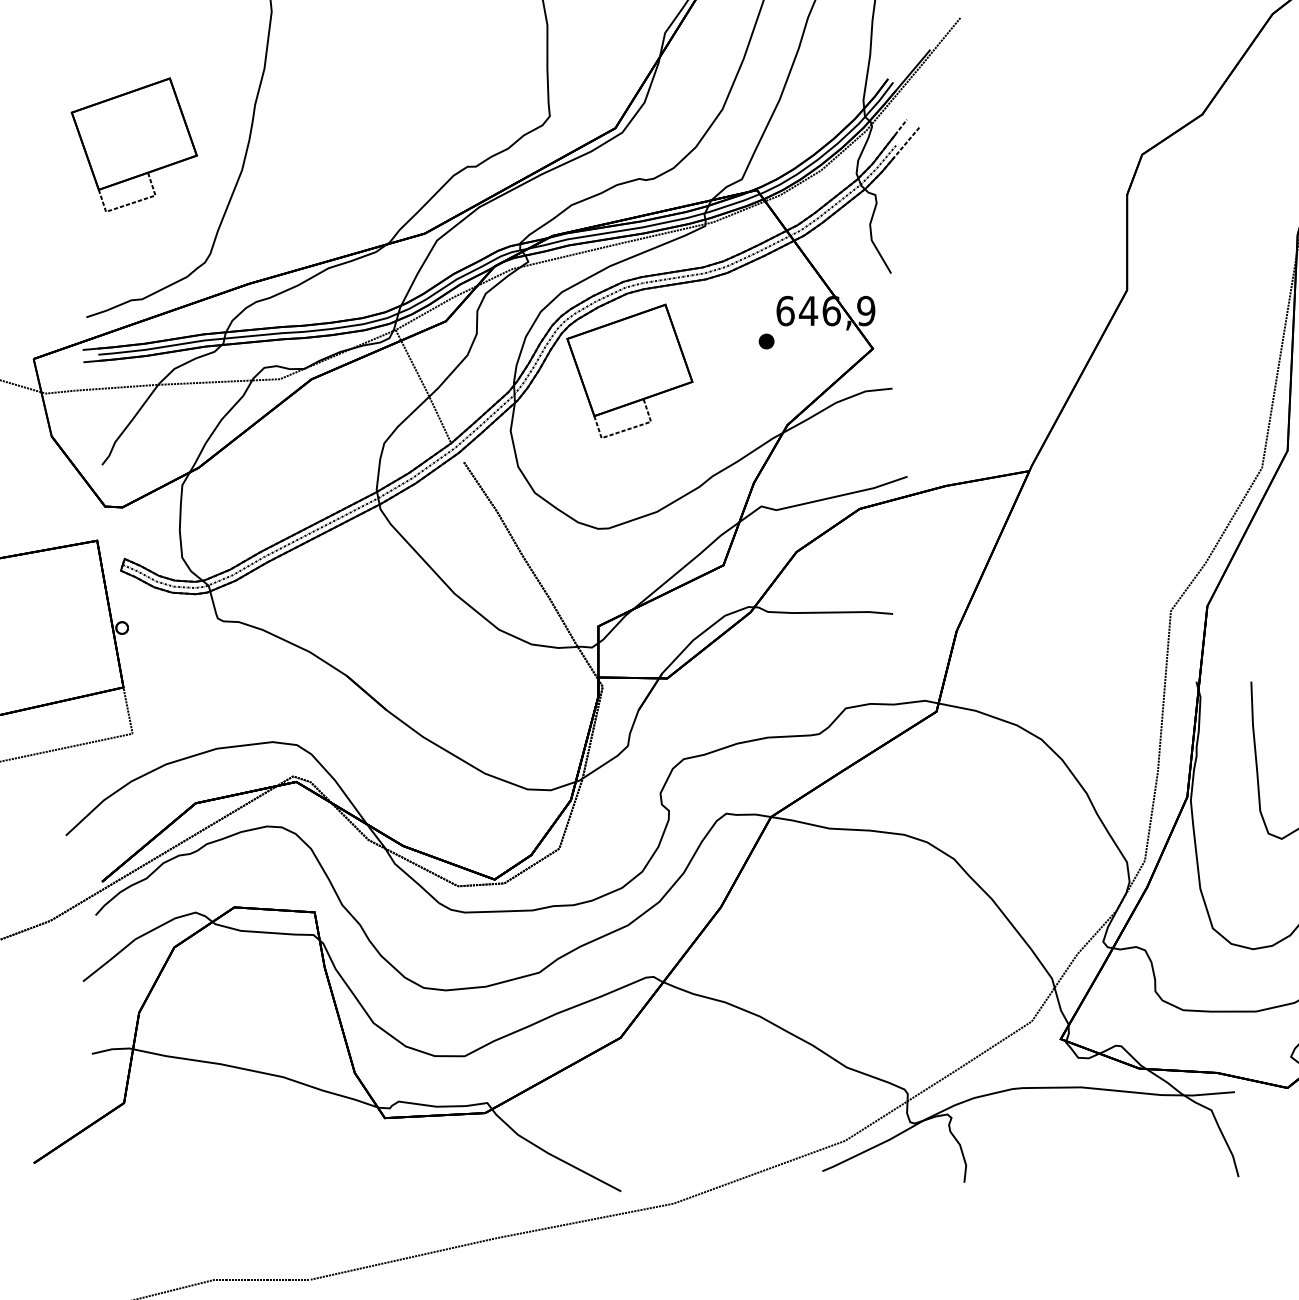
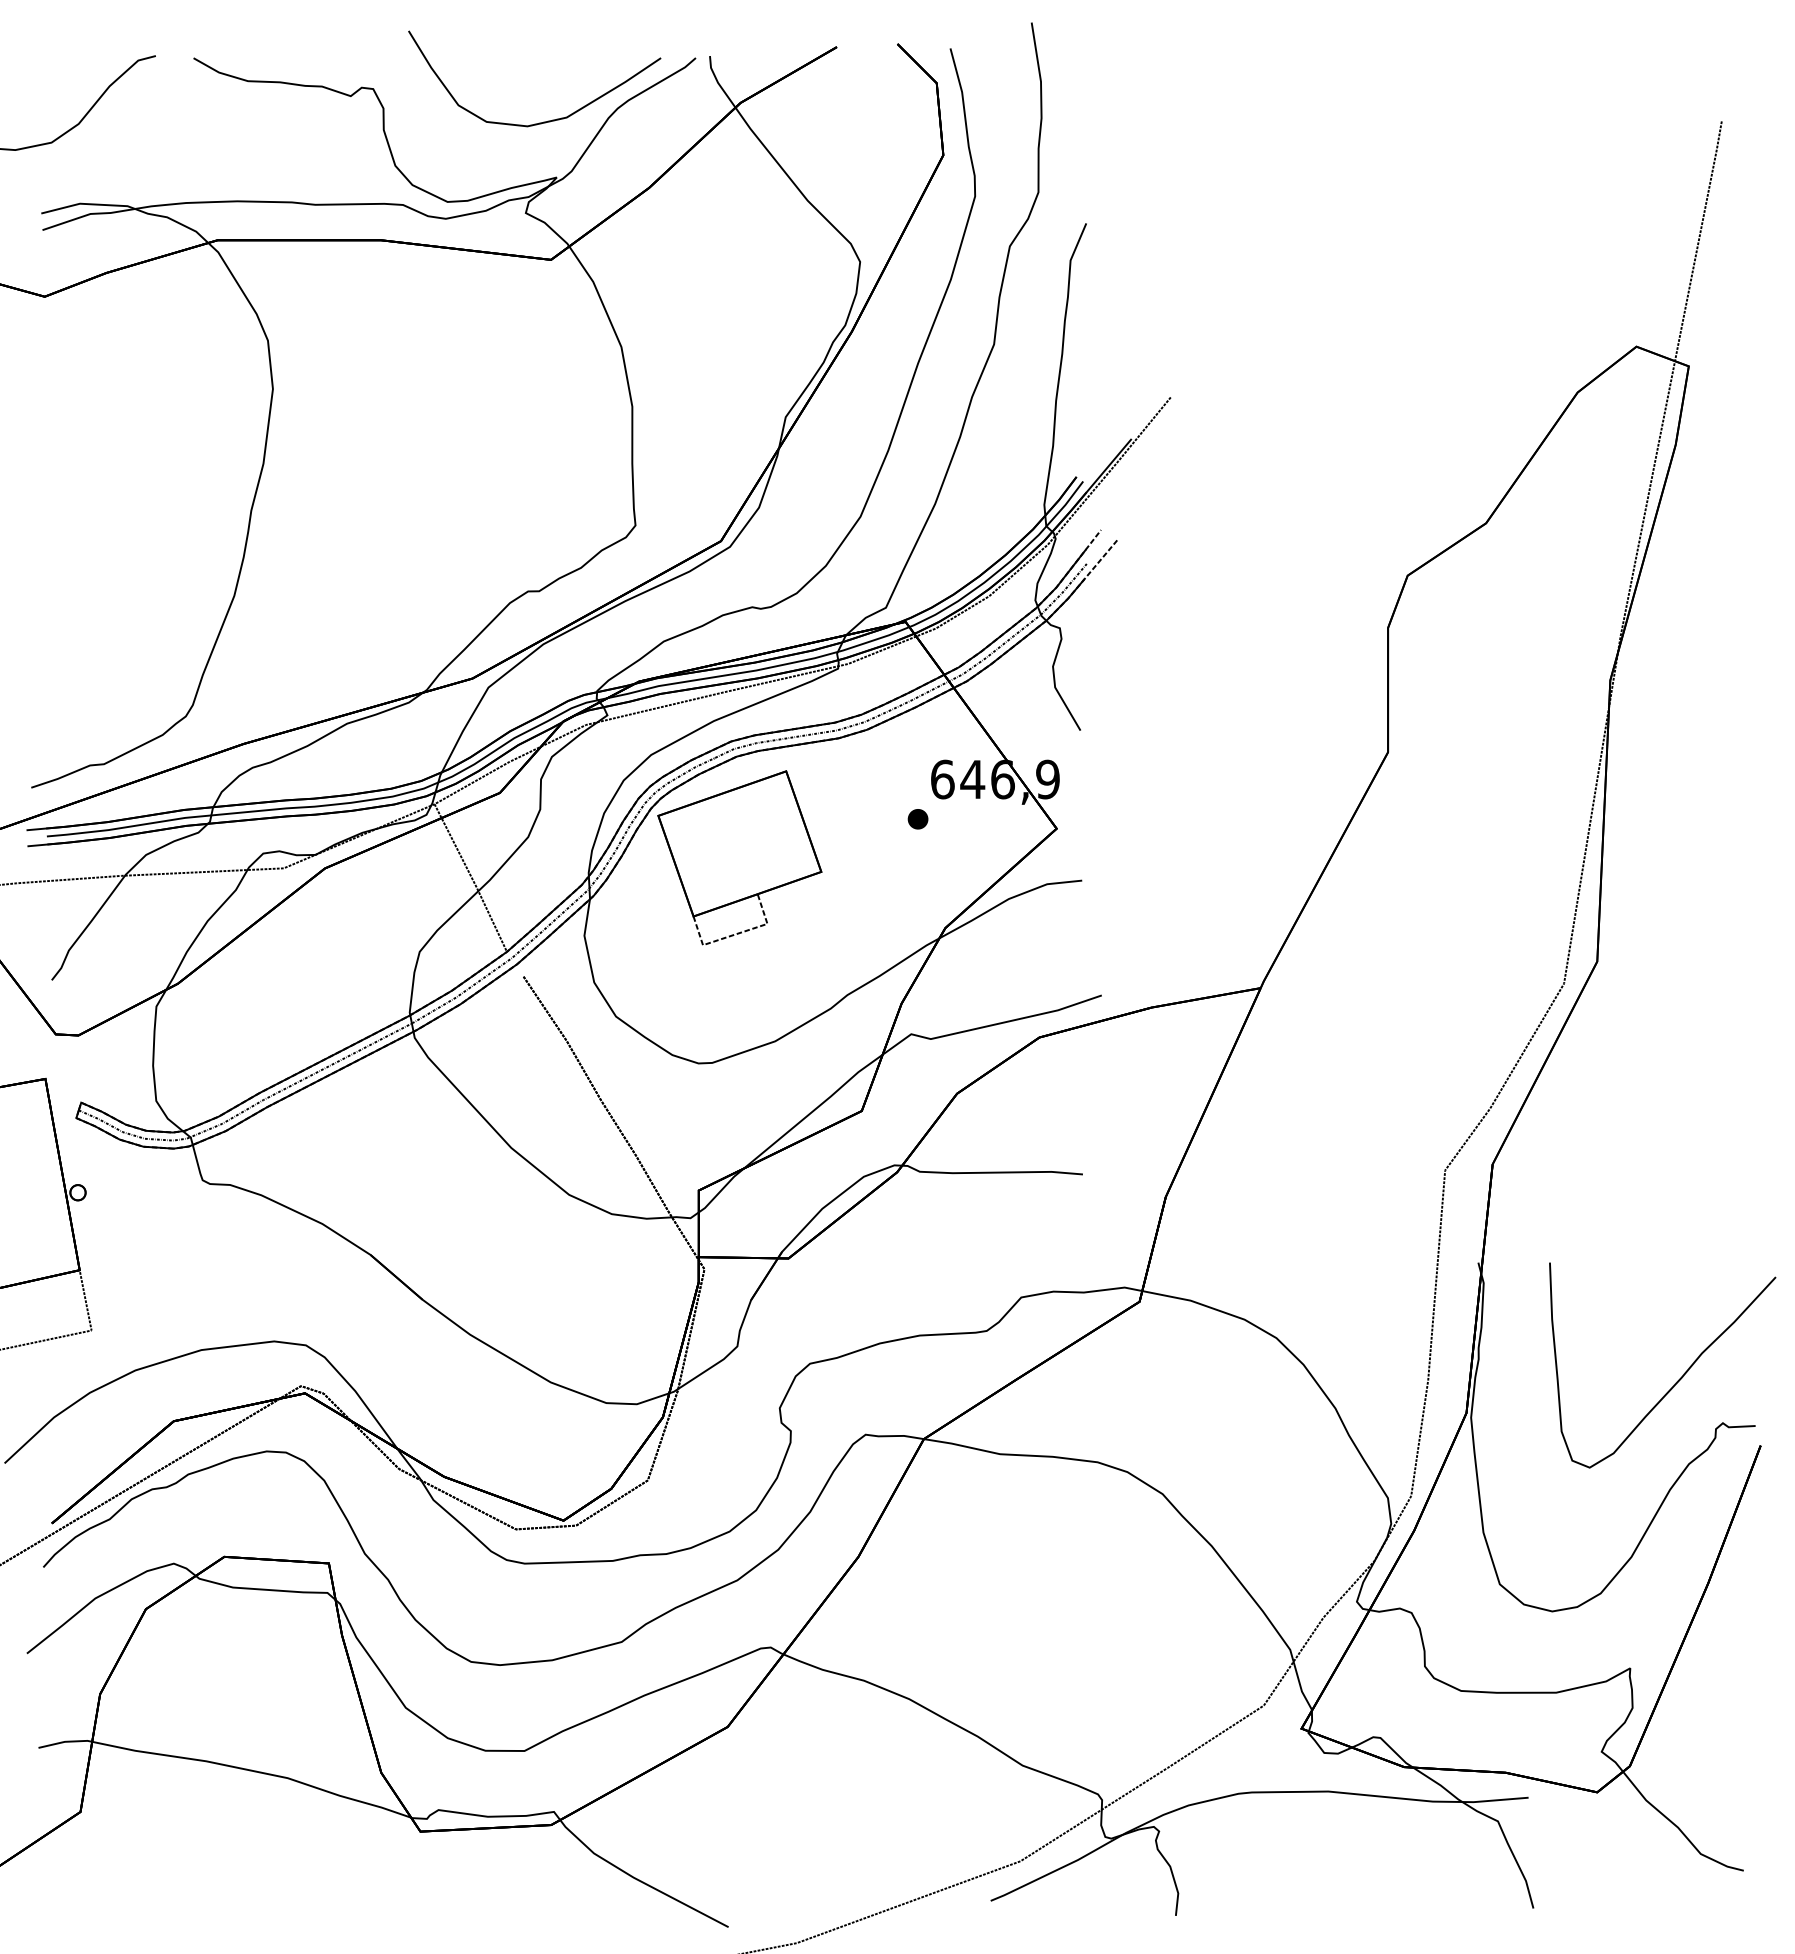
part: (134, 144) -> (93, 562), removed

